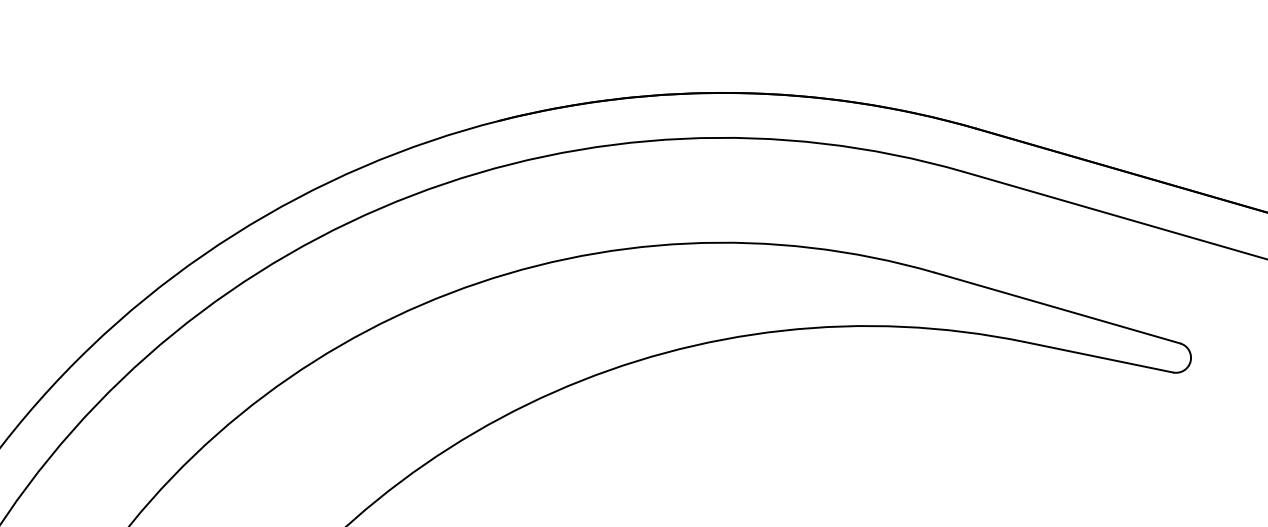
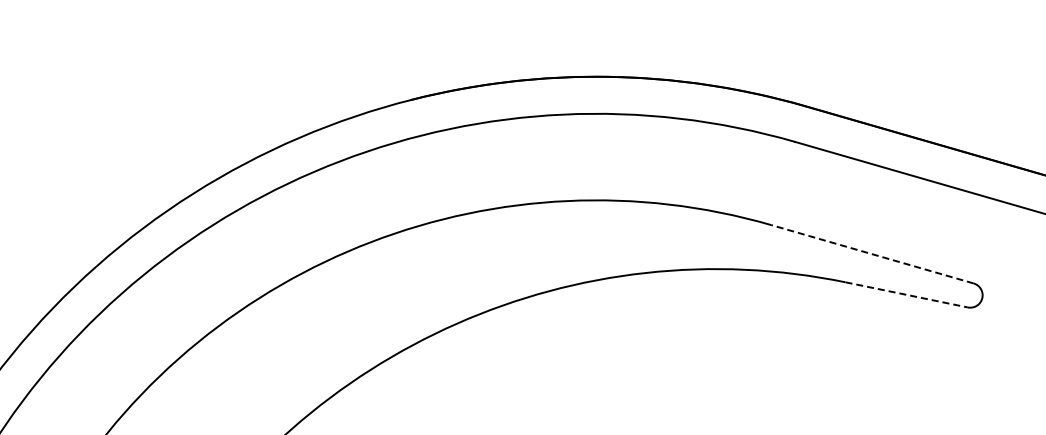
line: (1056, 308) -> (871, 254), solid -> dashed
line: (1099, 356) -> (907, 294), solid -> dashed

